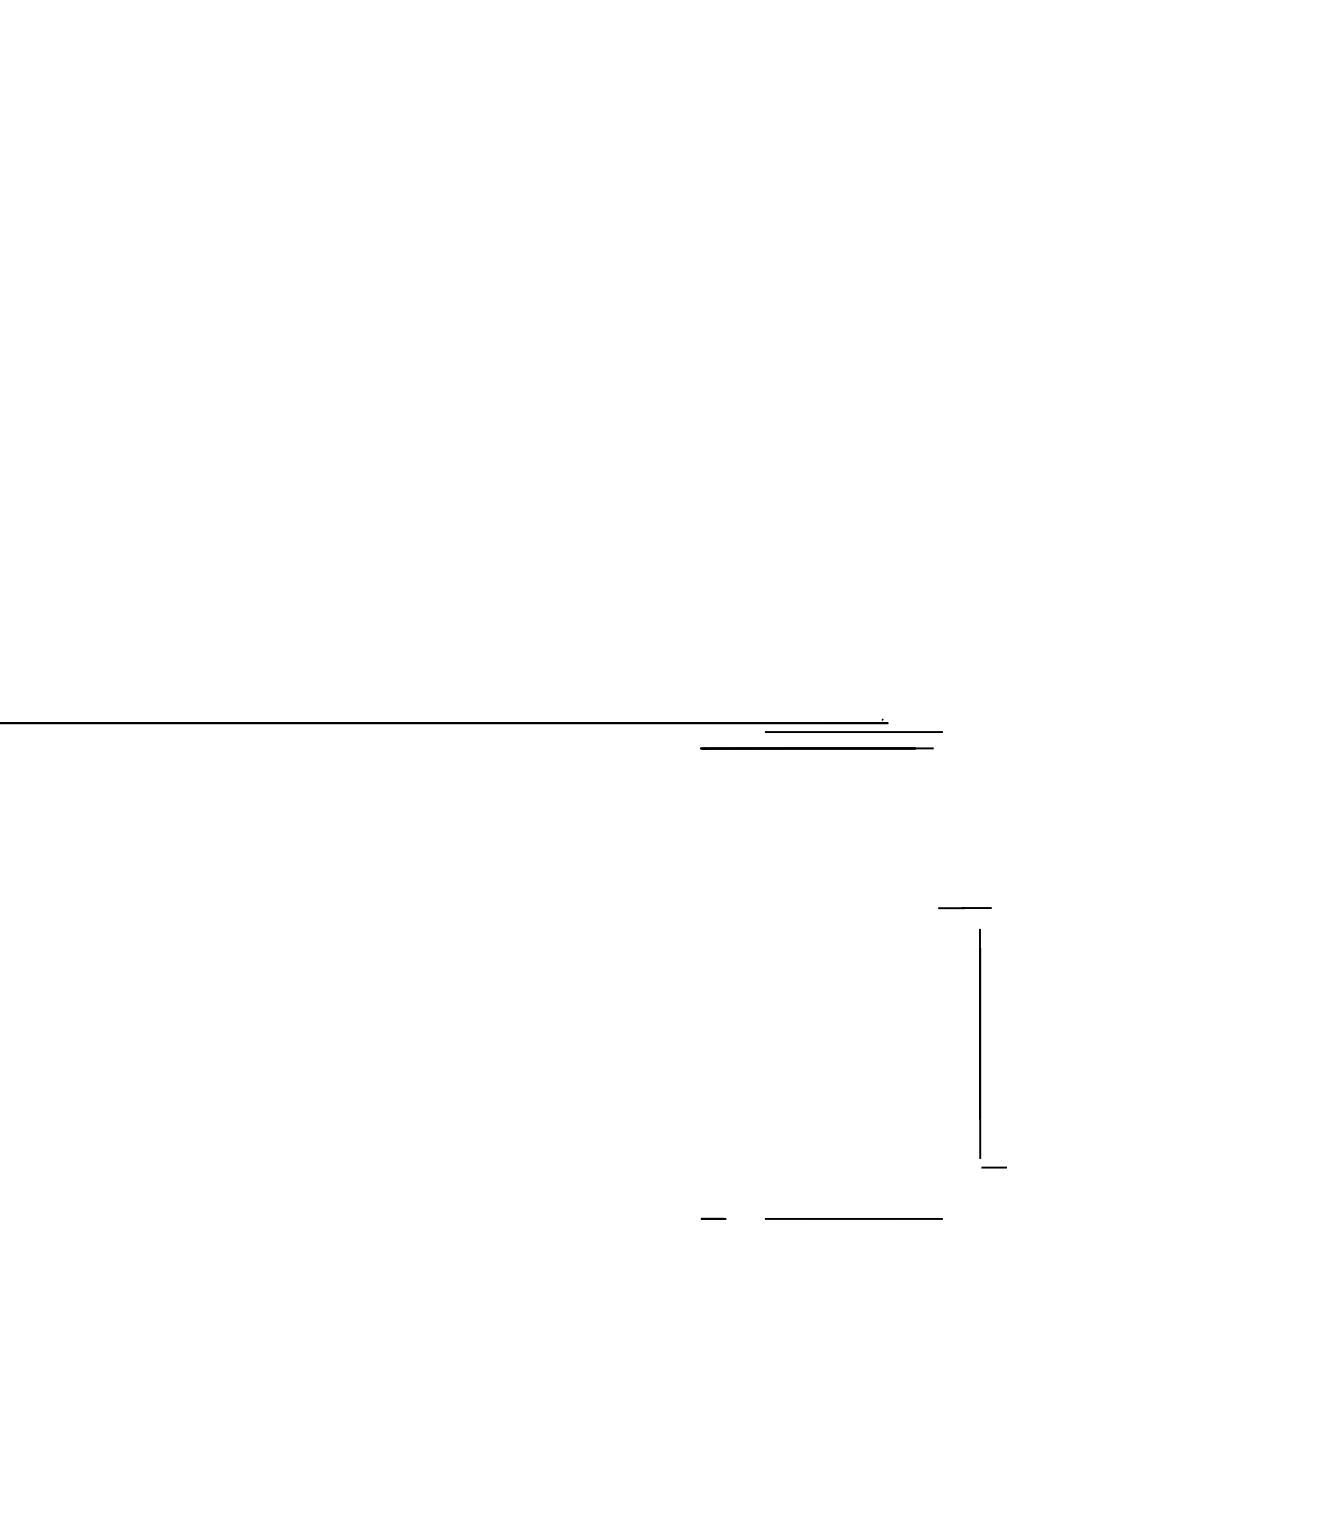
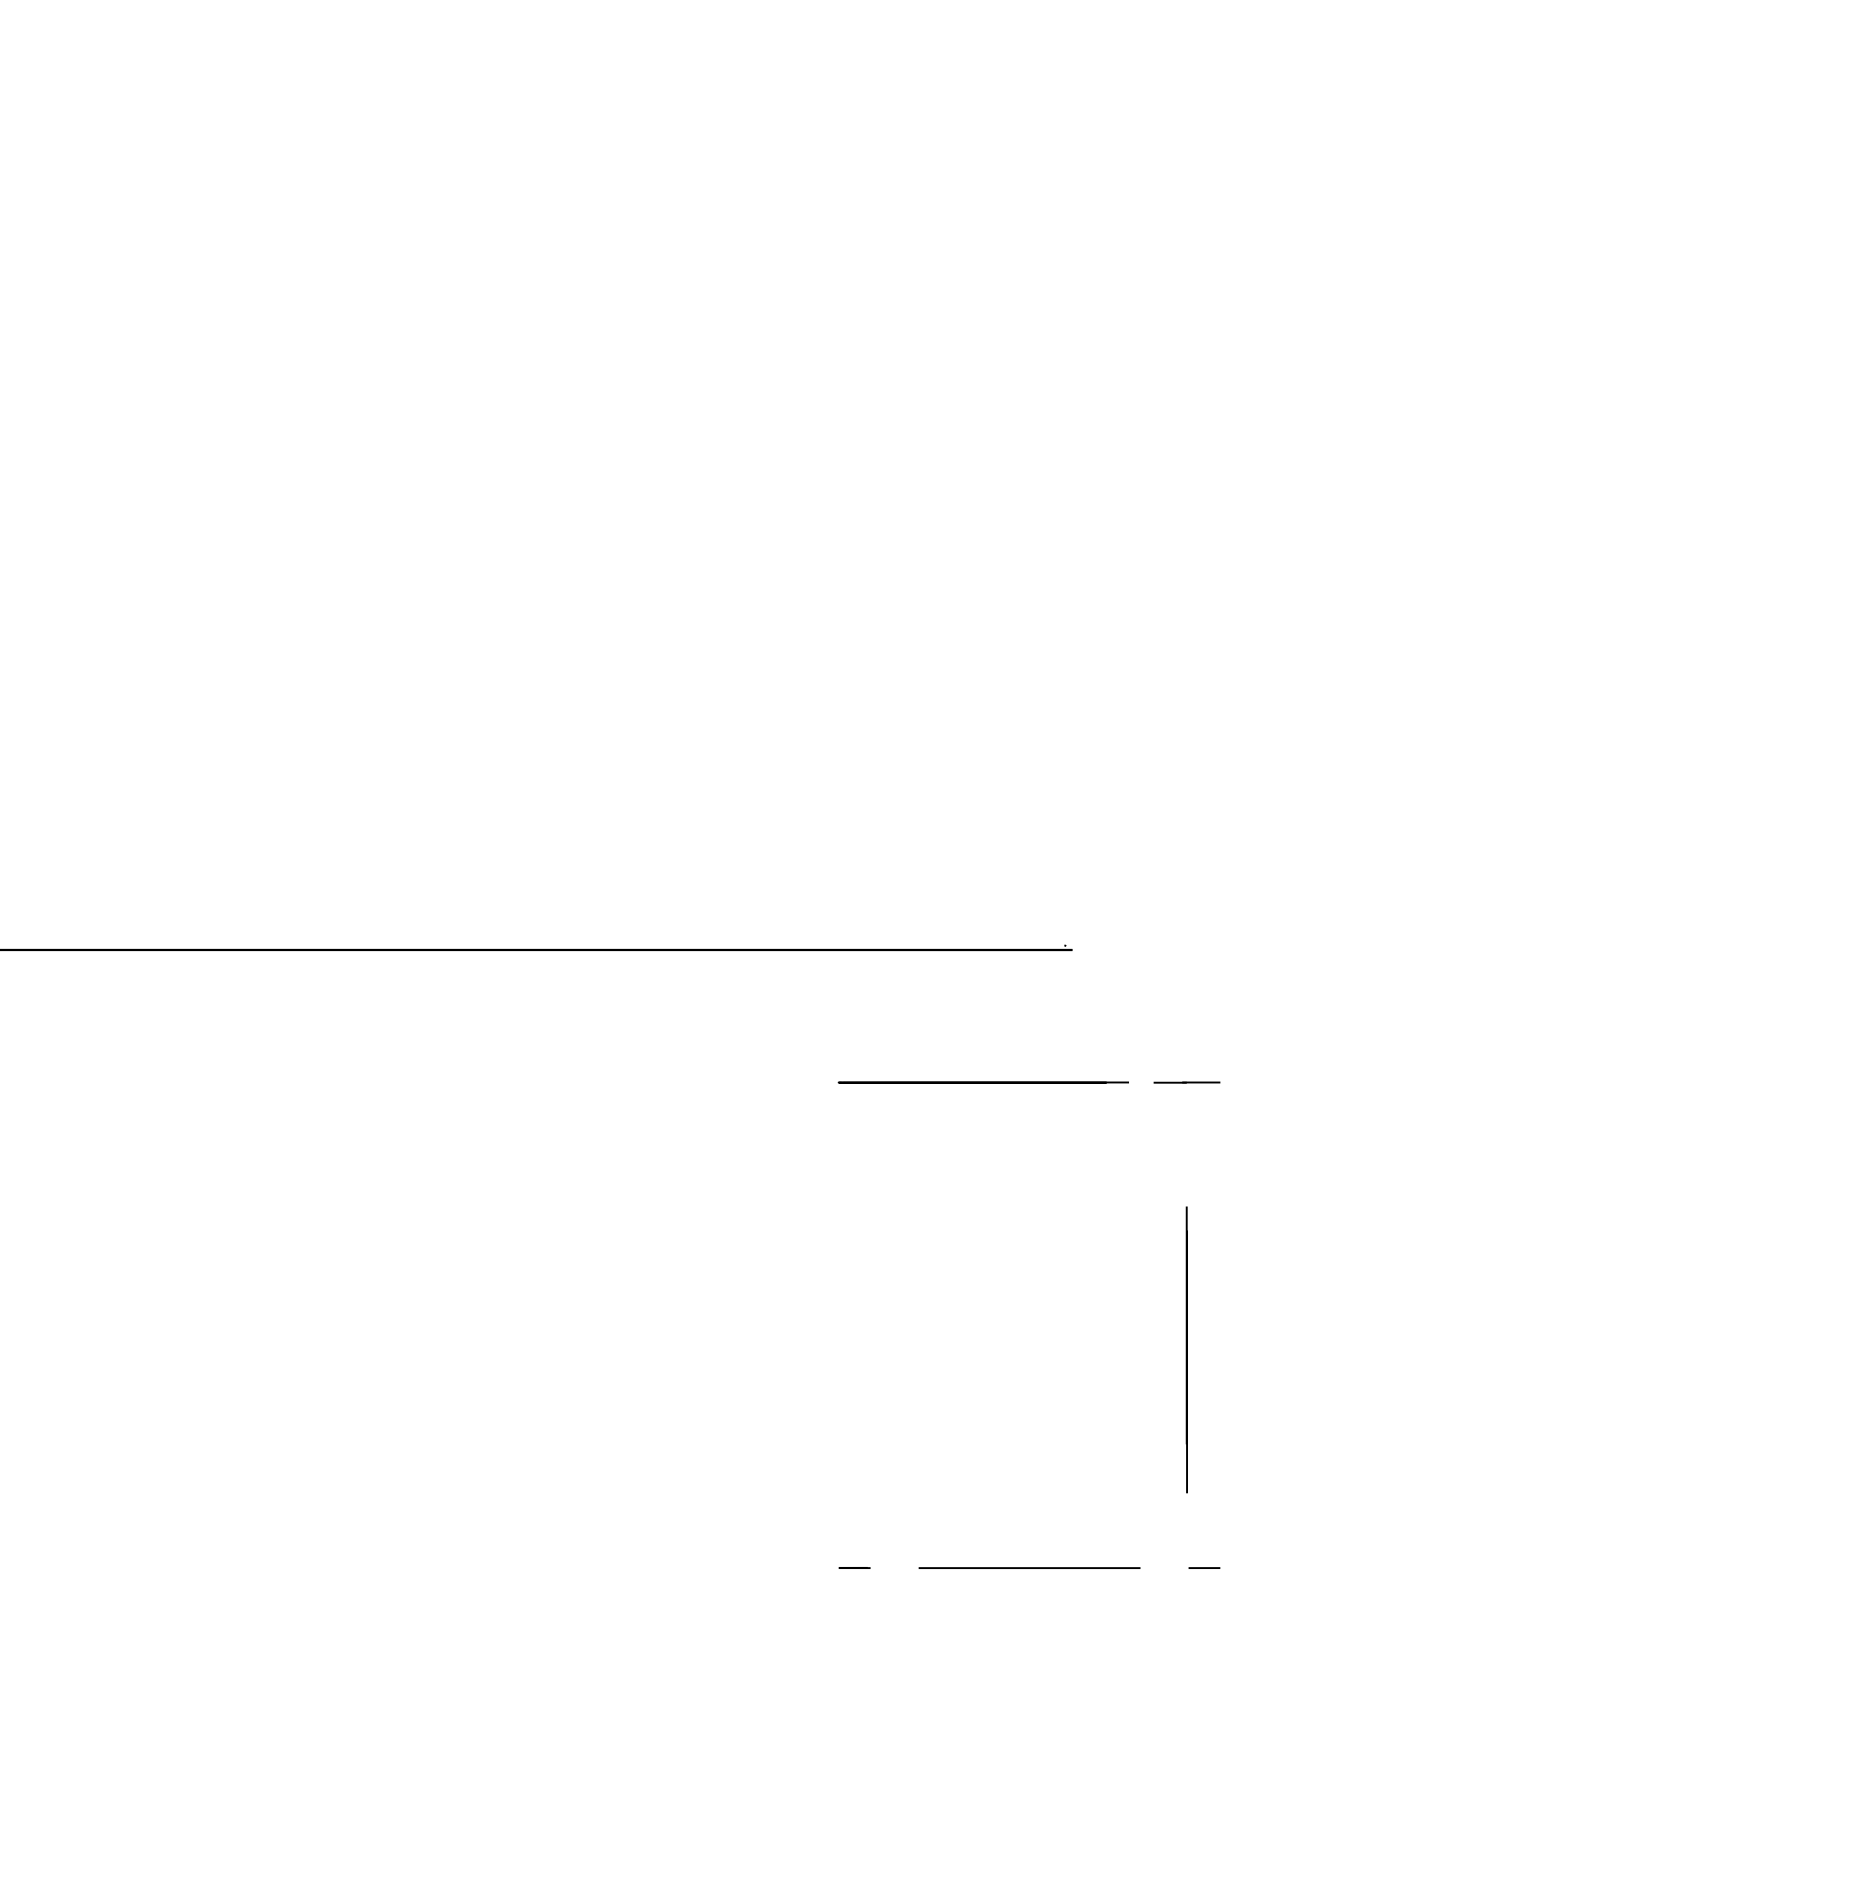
line: (853, 731) -> (1029, 960), removed
line: (816, 748) -> (982, 1082), moved
line: (964, 908) -> (1186, 1082), moved
line: (994, 1167) -> (1204, 1567), moved

